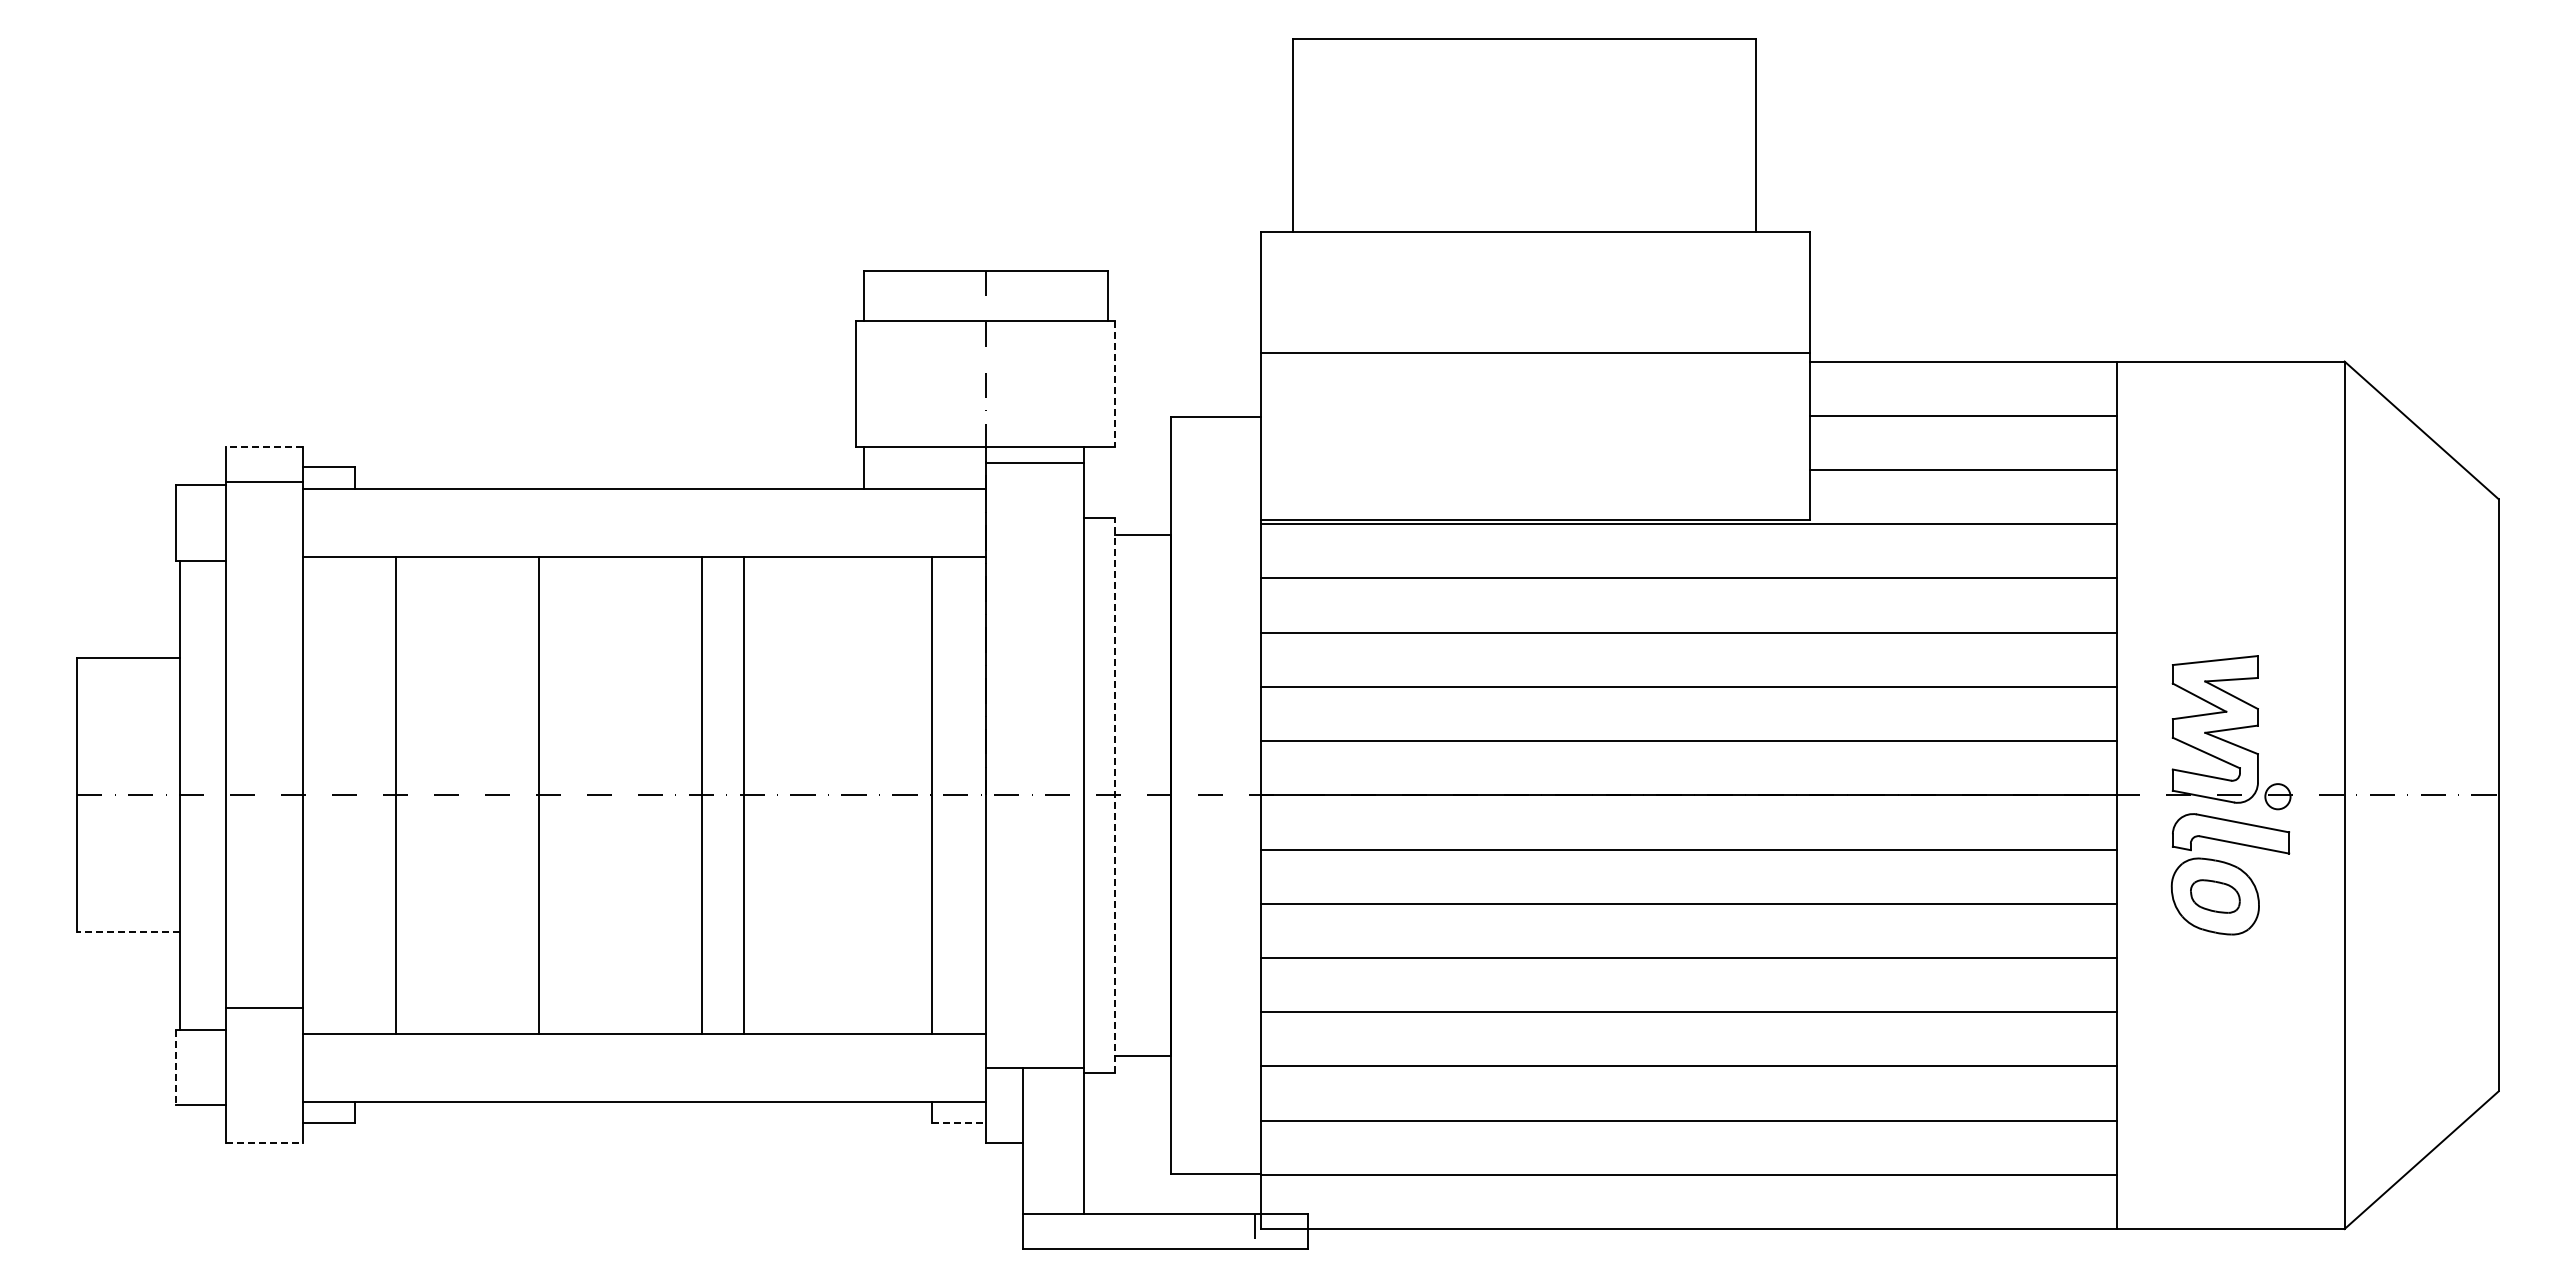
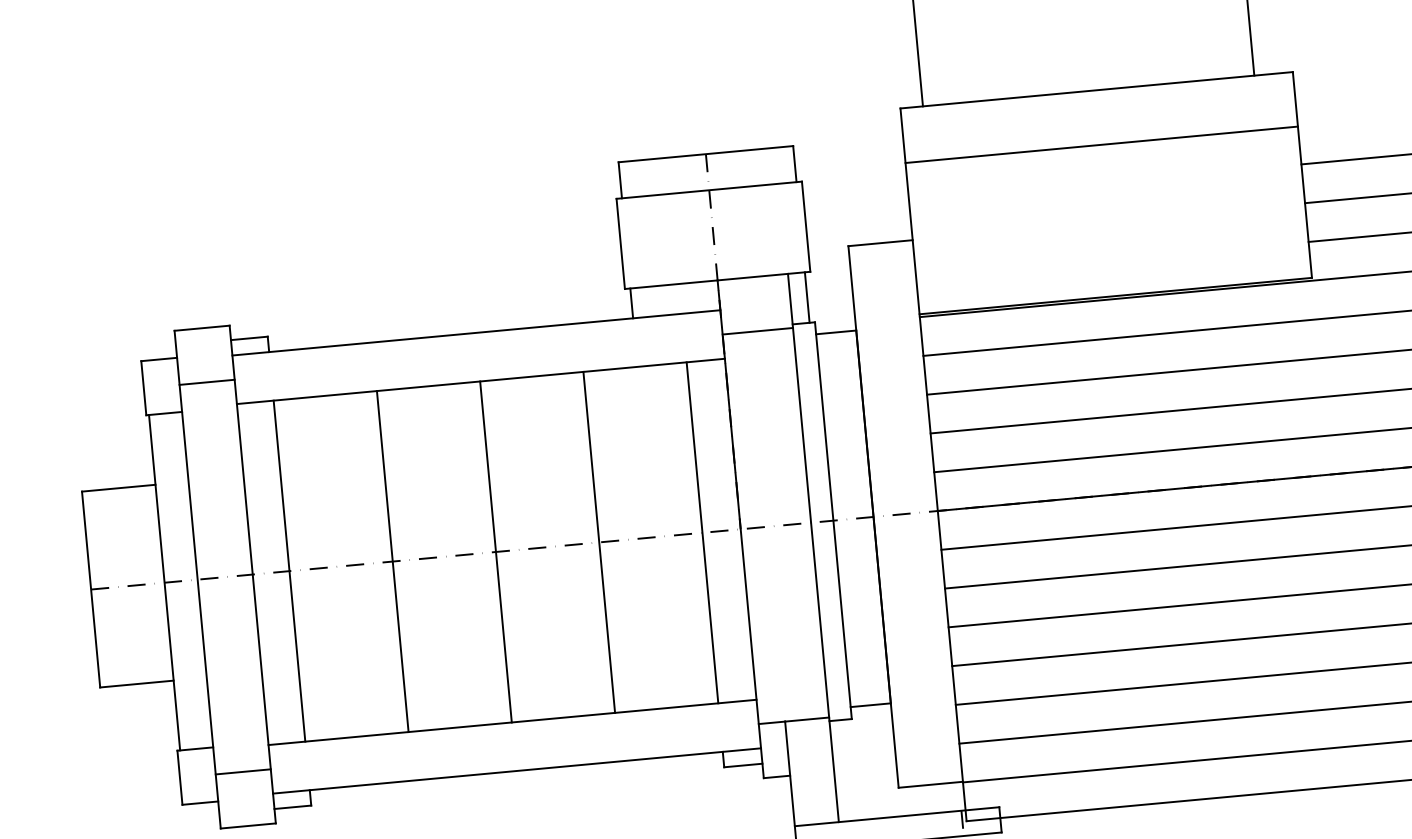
line: (1535, 352) -> (1101, 144), moved
line: (1115, 384) -> (806, 226), dashed -> solid
line: (264, 447) -> (201, 328), dashed -> solid
line: (1034, 462) -> (757, 330), moved
line: (264, 481) -> (206, 382), moved
line: (1107, 482) -> (807, 297), added
line: (395, 794) -> (289, 570), moved
line: (539, 794) -> (393, 560), moved
line: (702, 794) -> (495, 551), moved
line: (743, 794) -> (598, 541), moved
line: (1115, 794) -> (833, 520), dashed -> solid
line: (128, 932) -> (136, 684), dashed -> solid
line: (264, 1007) -> (243, 771), moved
line: (176, 1067) -> (180, 777), dashed -> solid
line: (958, 1123) -> (743, 765), dashed -> solid
line: (264, 1143) -> (248, 826), dashed -> solid

